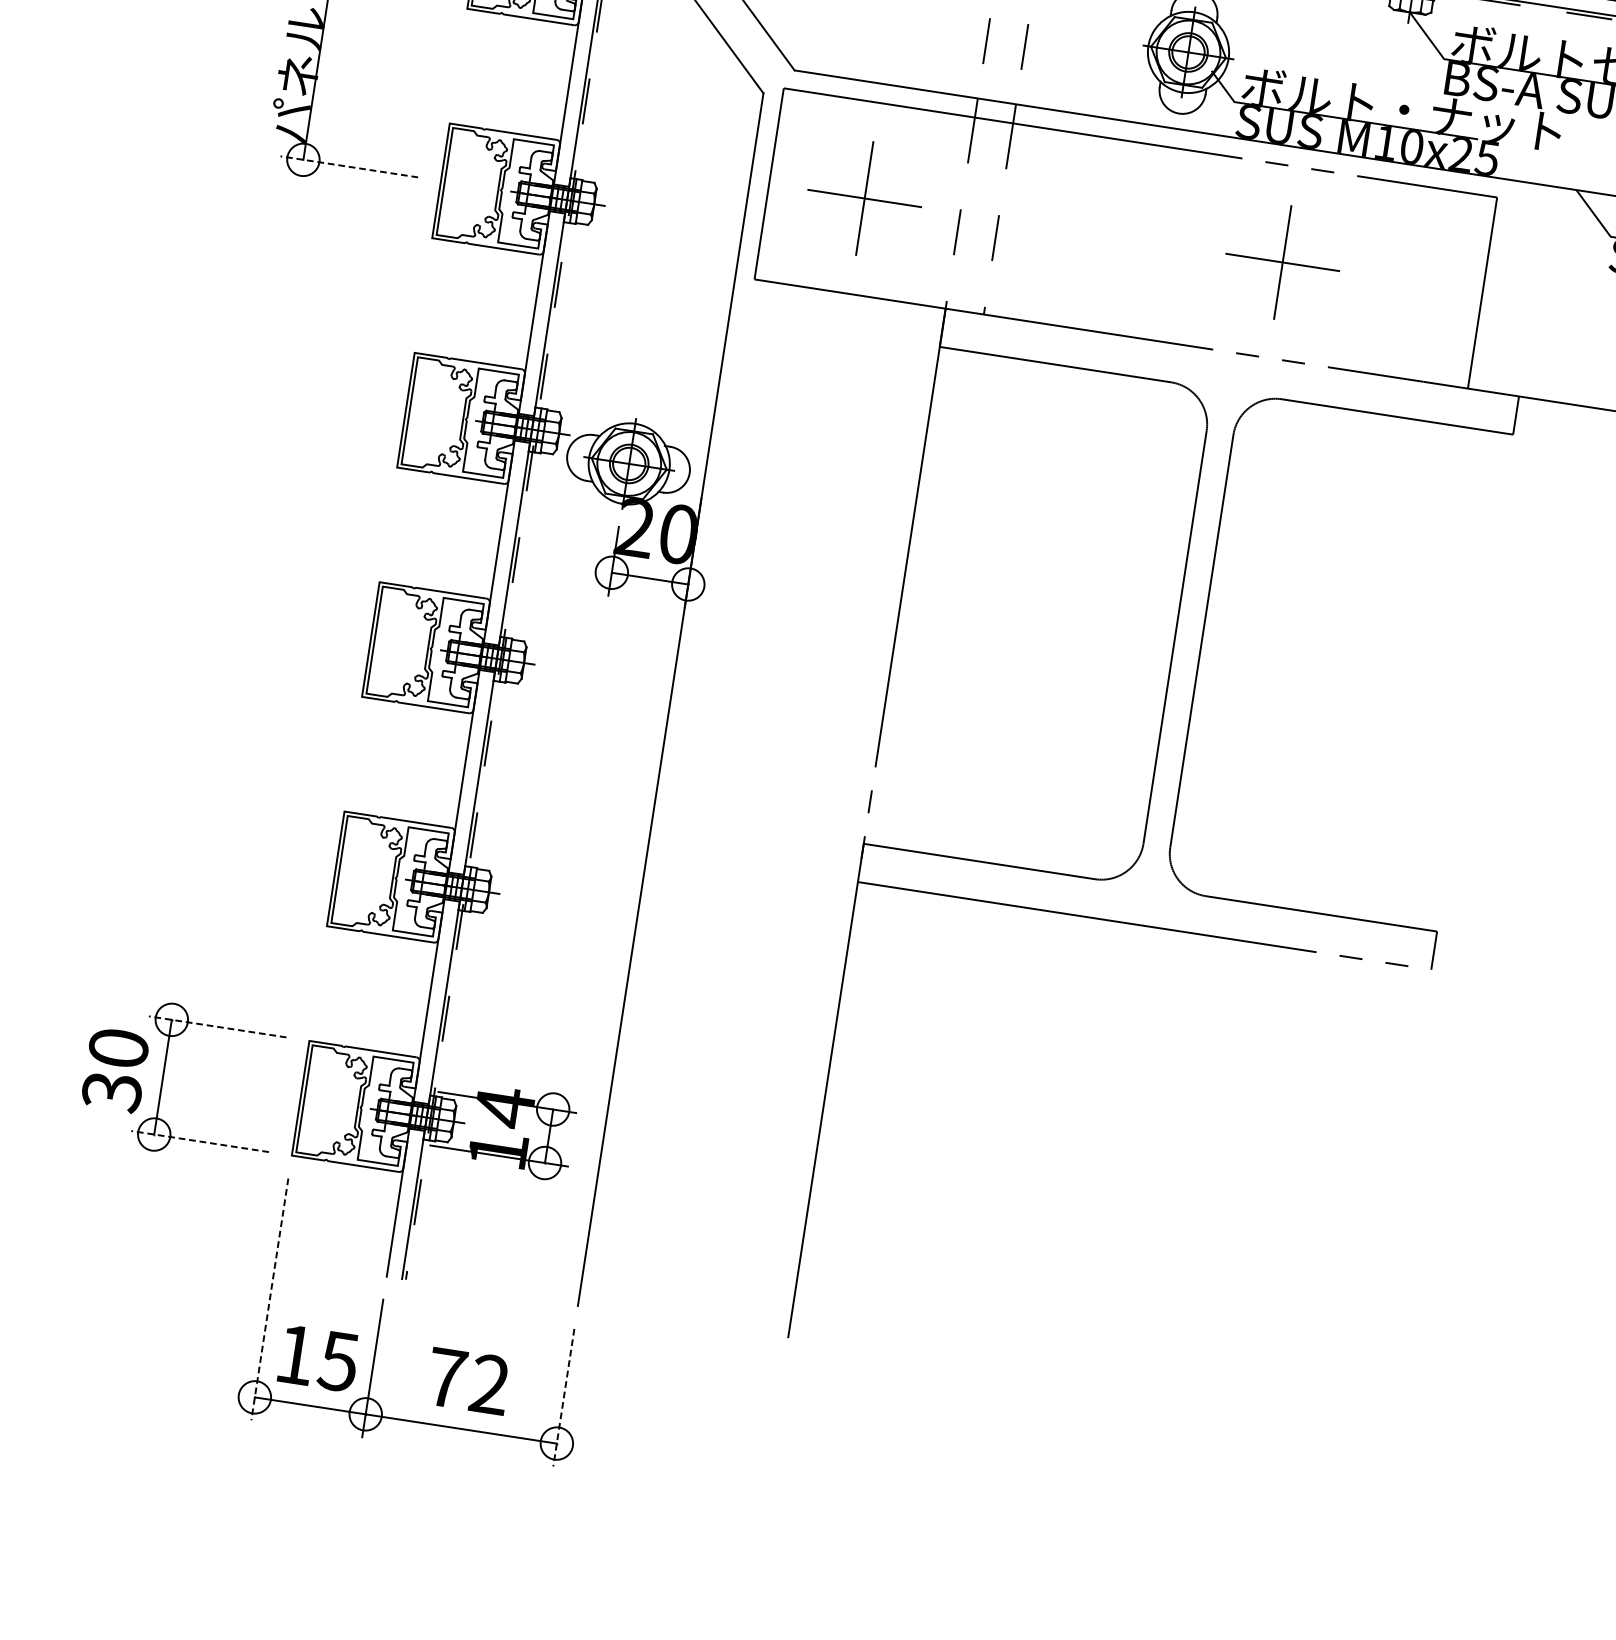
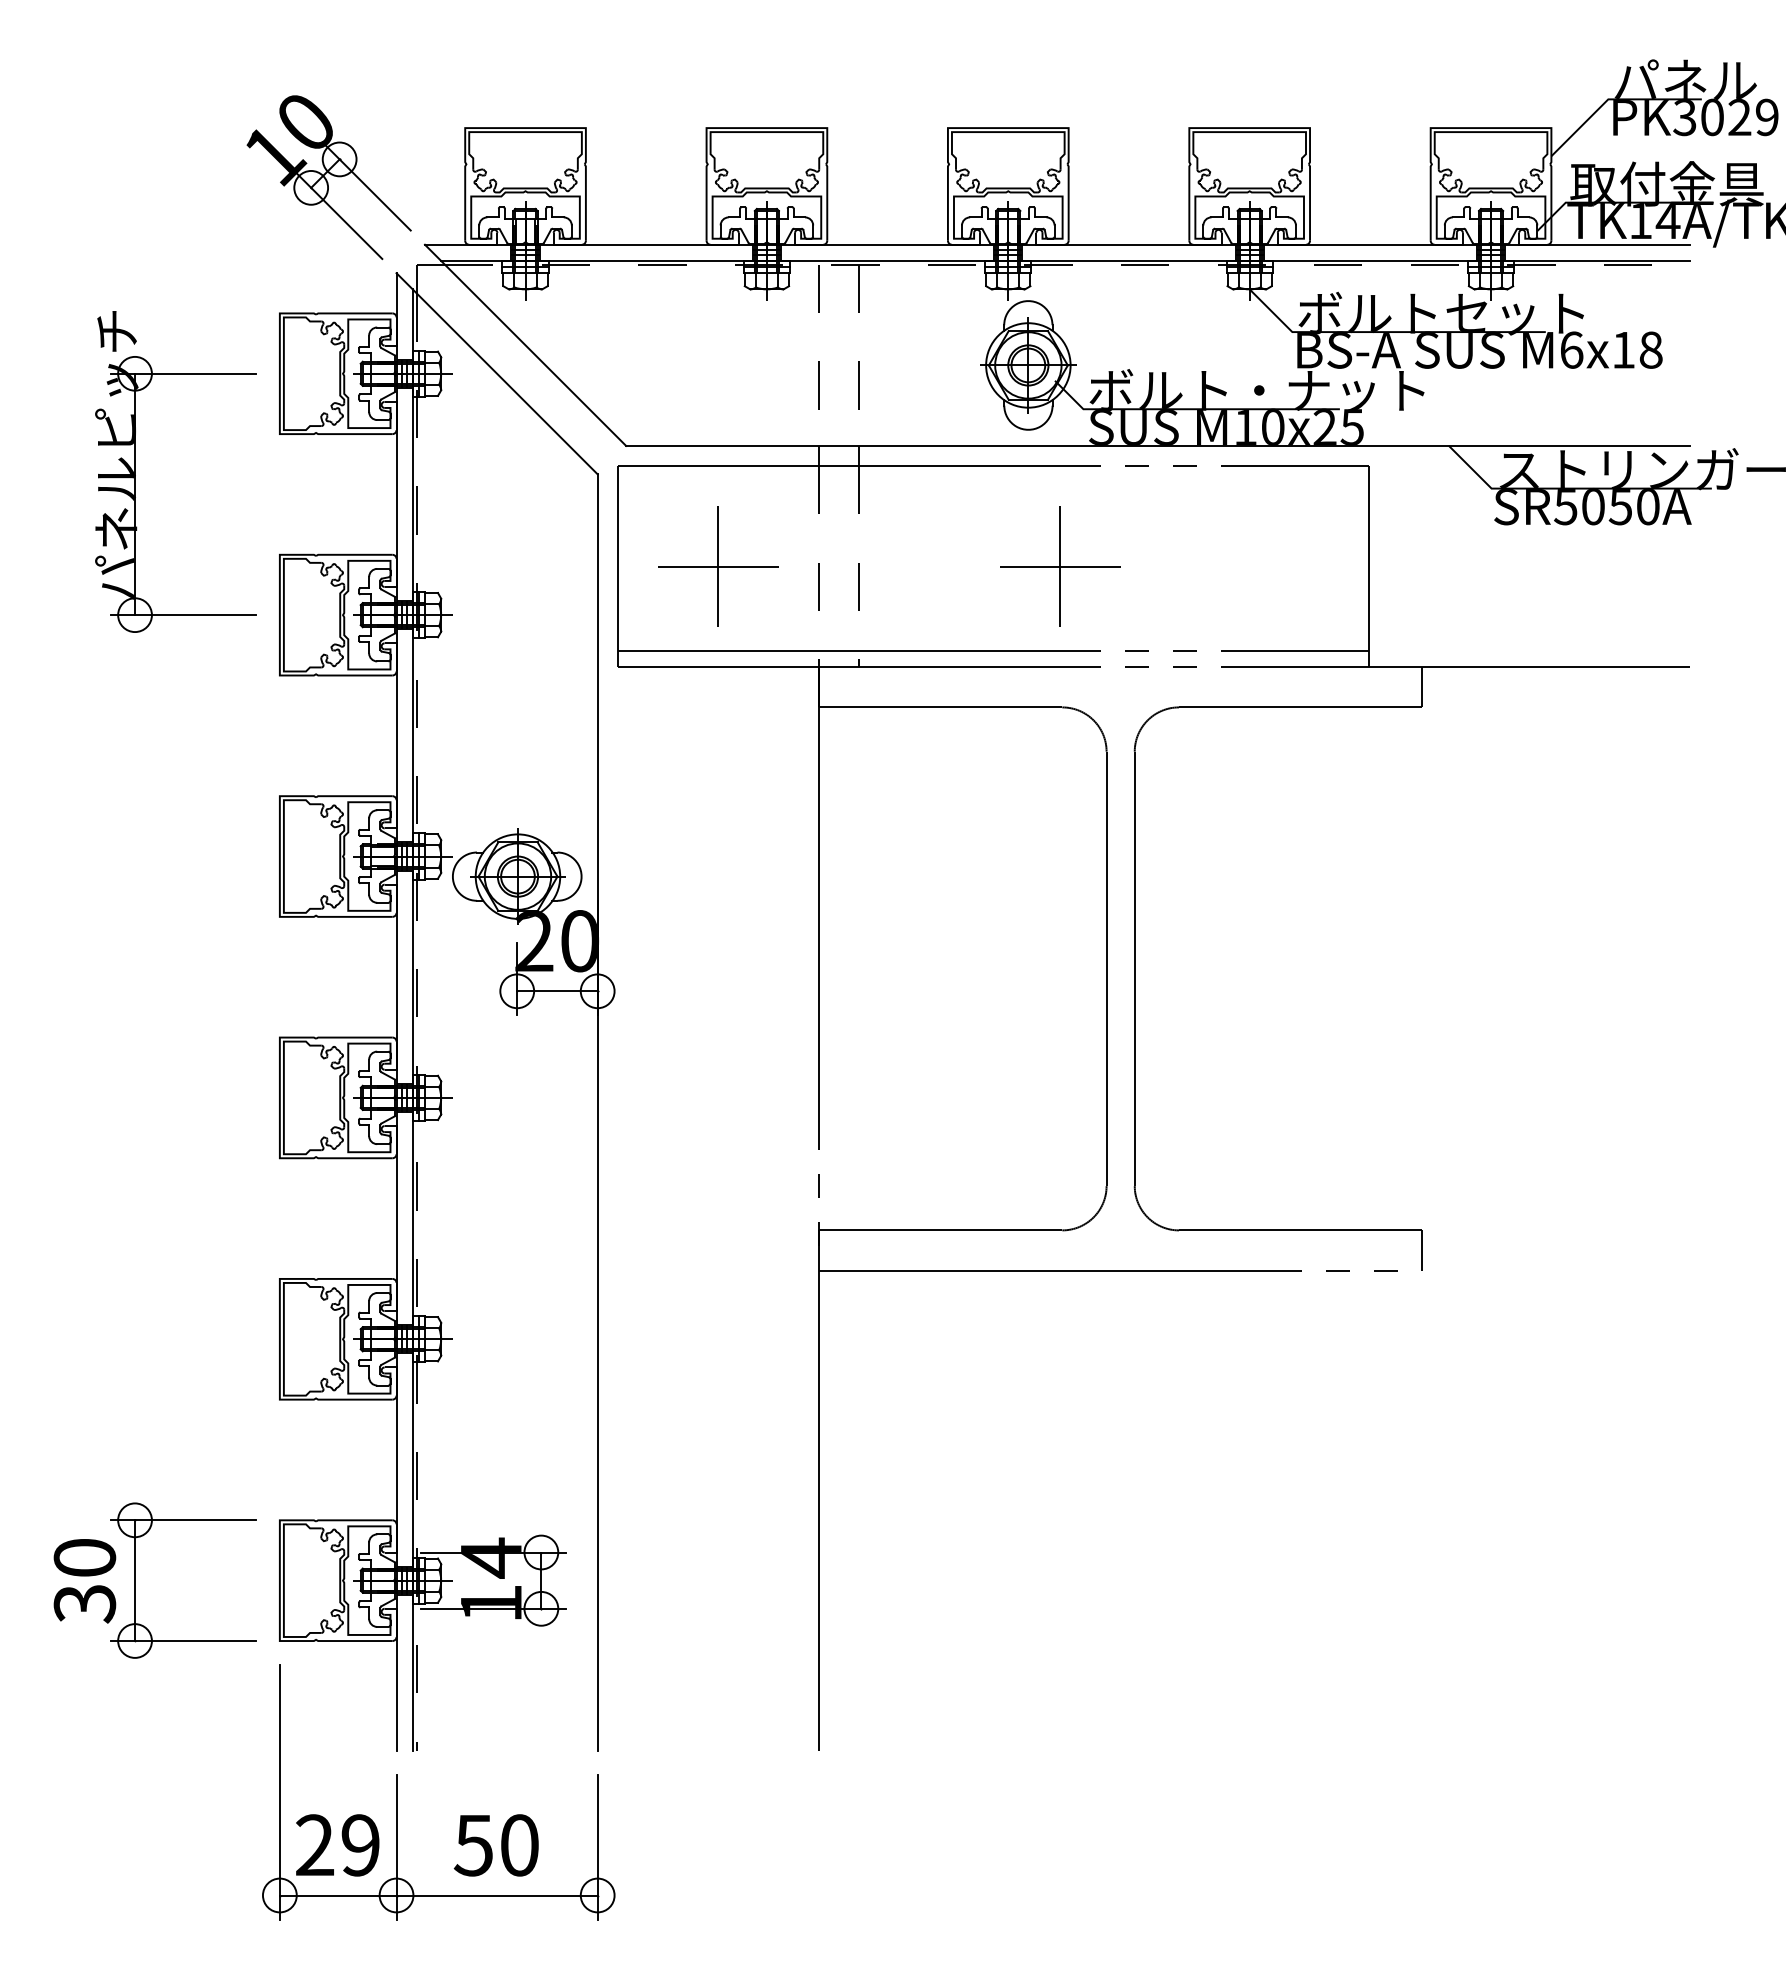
line: (348, 167) -> (182, 615), dashed -> solid
part: (1282, 262) -> (1060, 566), moved
line: (1112, 319) -> (992, 651), added
line: (216, 1026) -> (182, 1520), dashed -> solid
line: (199, 1141) -> (182, 1641), dashed -> solid
line: (269, 1299) -> (279, 1792), dashed -> solid
text: (316, 1358) -> (337, 1845), 15 -> 29
text: (467, 1381) -> (495, 1845), 72 -> 50
line: (563, 1397) -> (597, 1847), dashed -> solid

